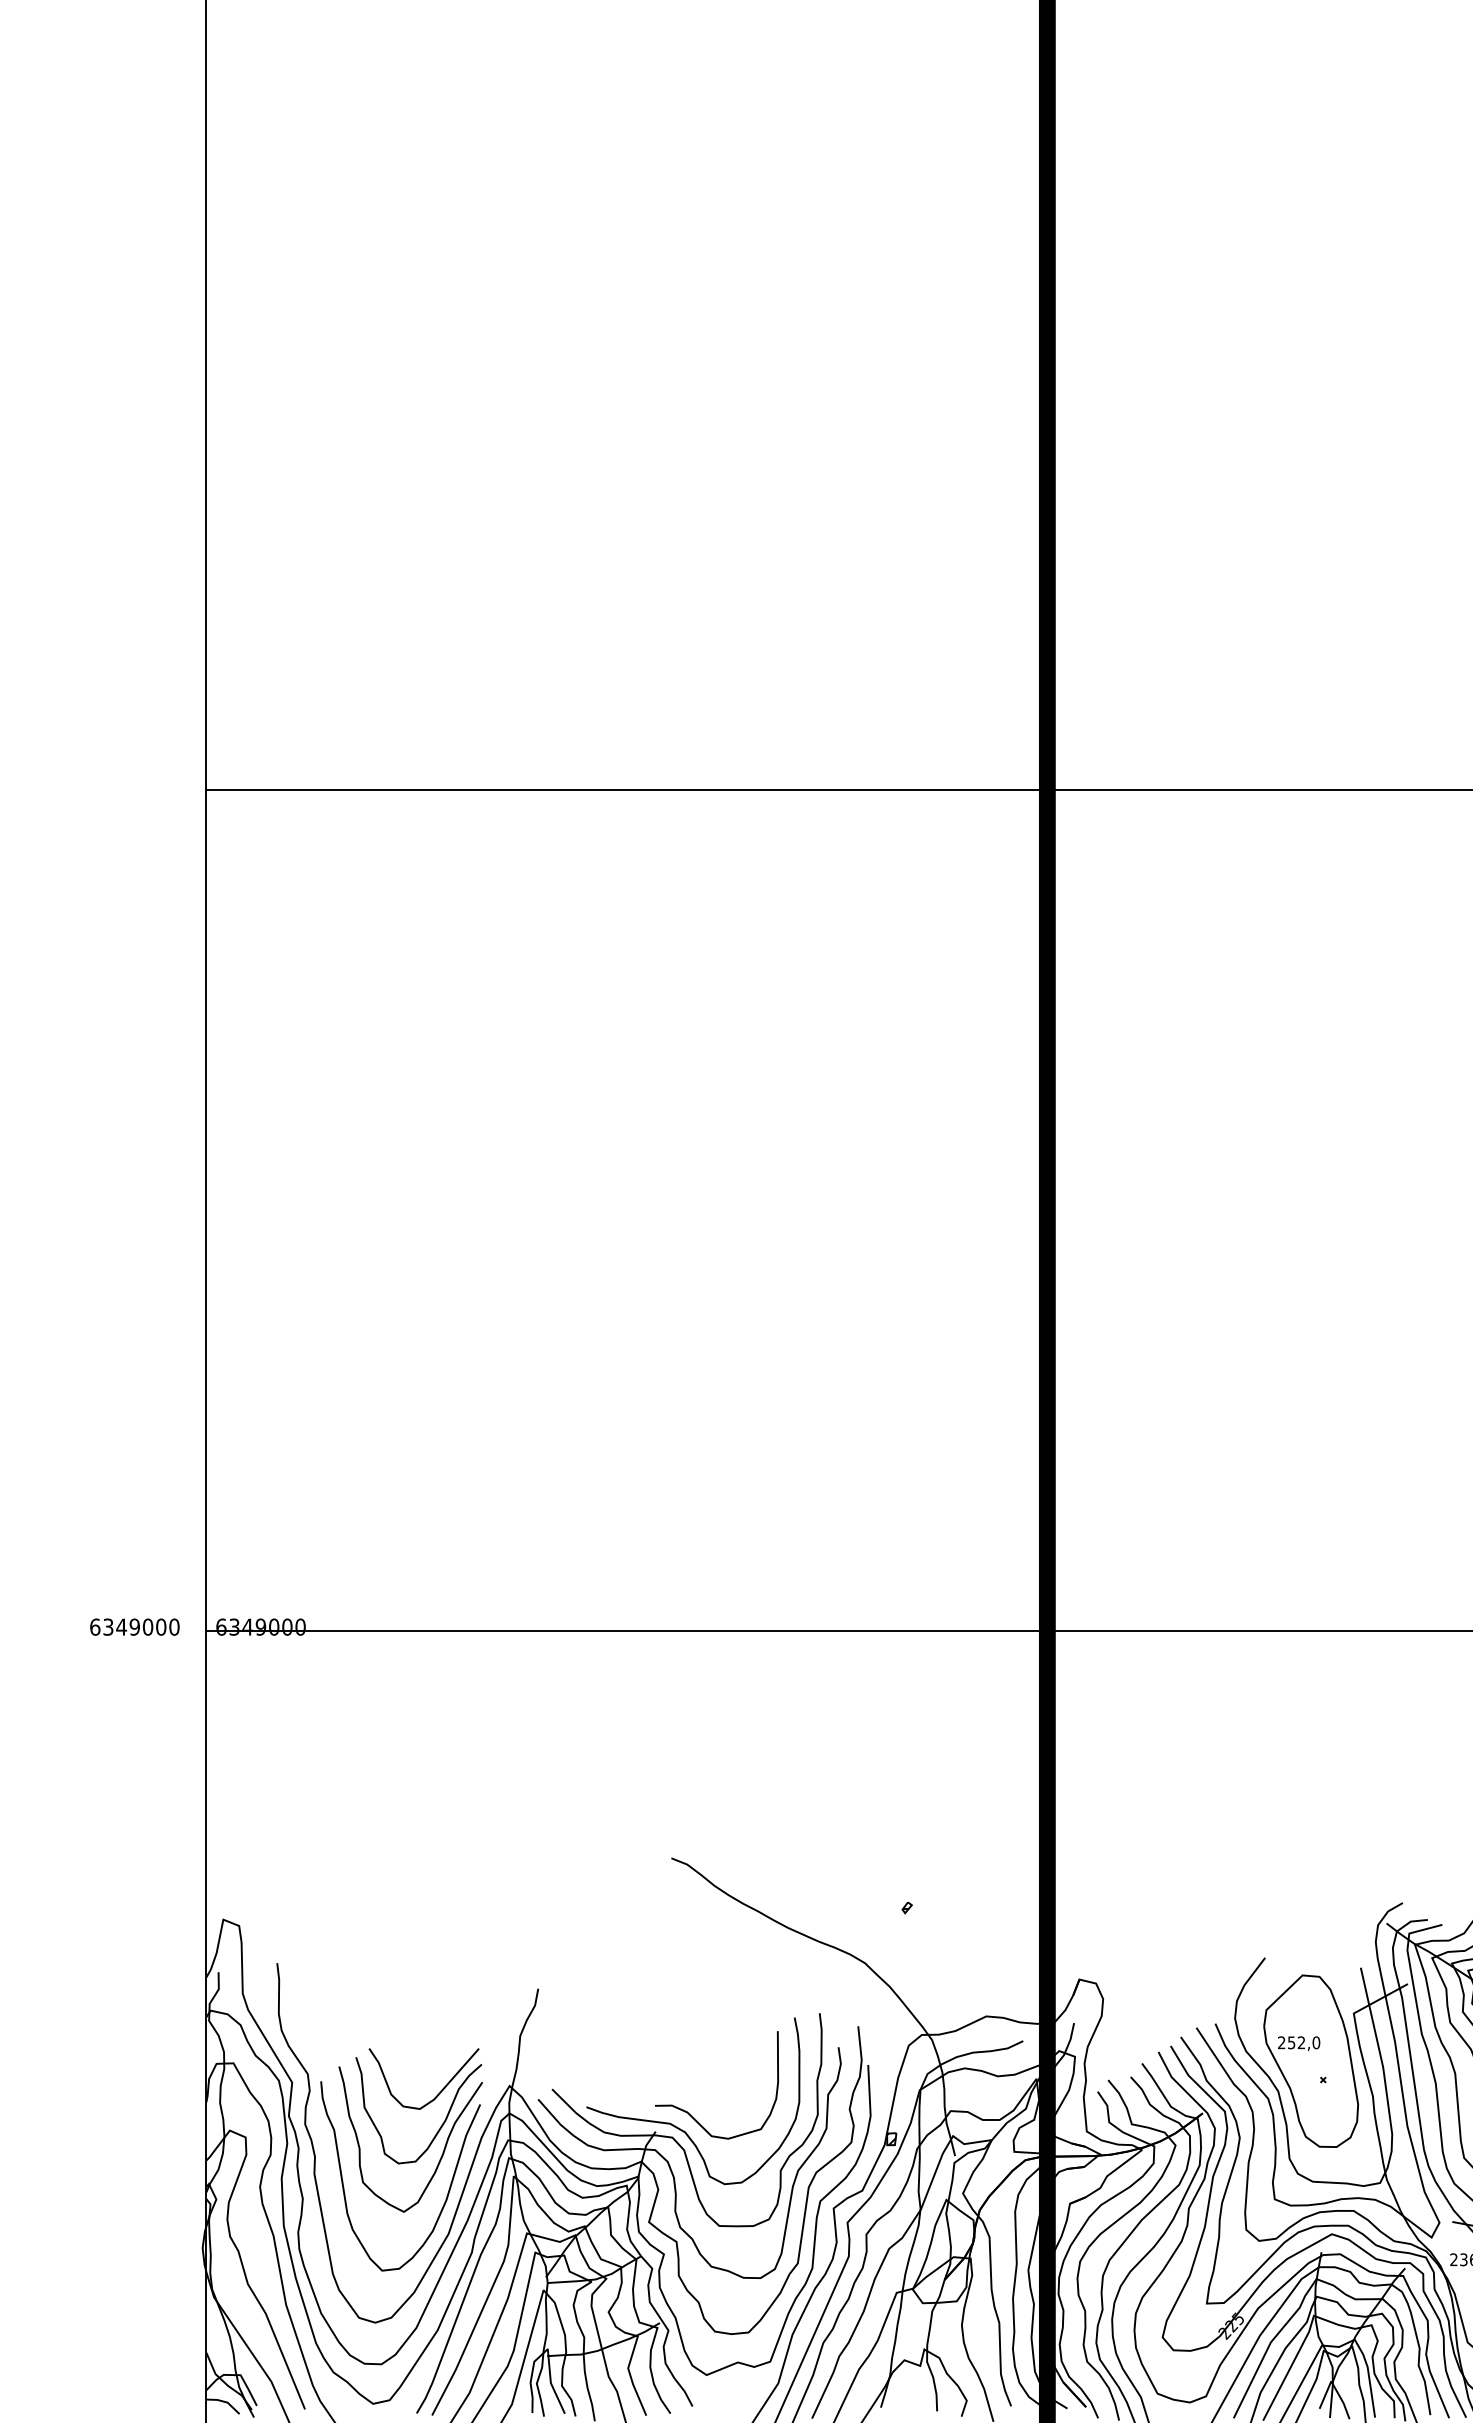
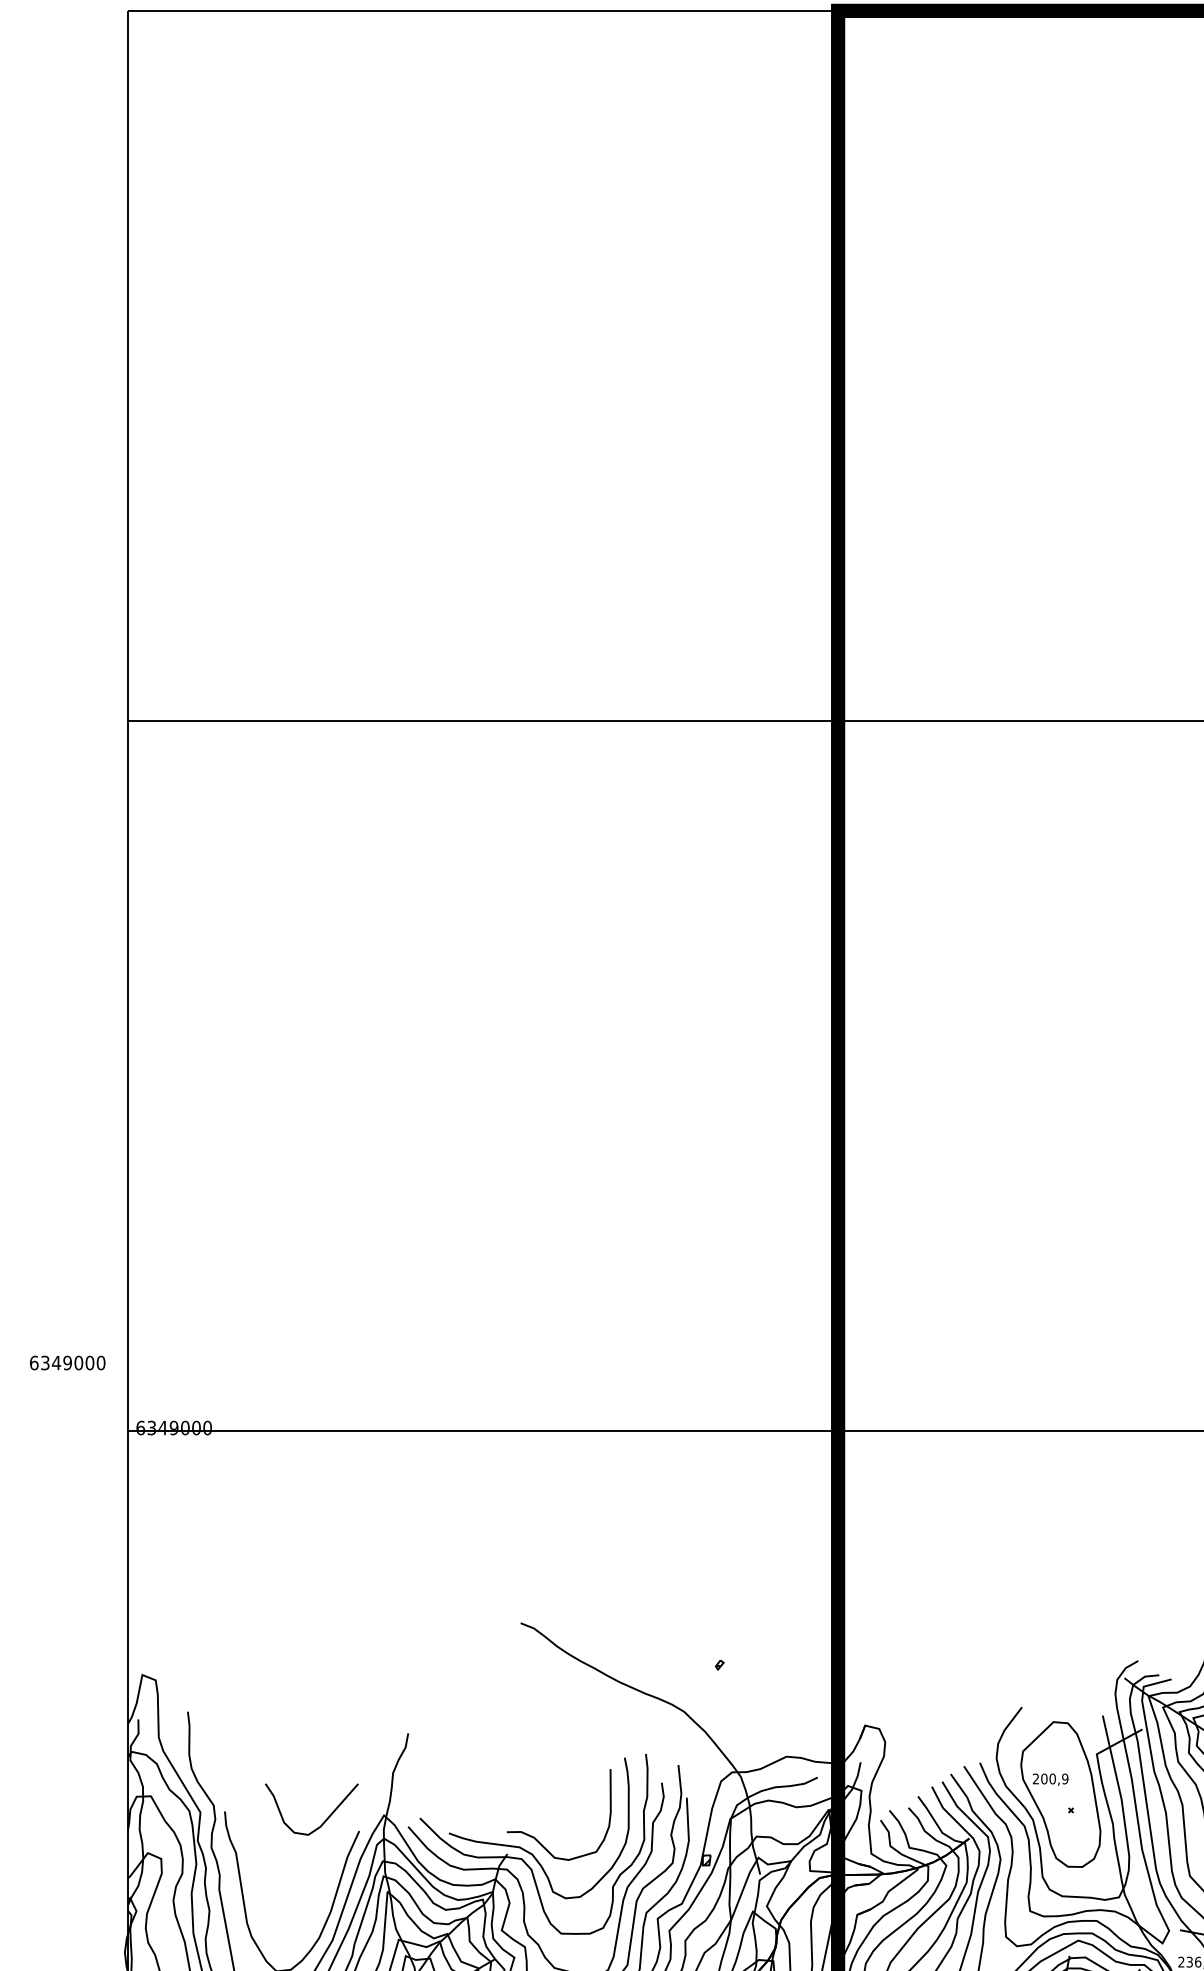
text: (134, 1626) -> (67, 1362), moved
text: (1303, 2042) -> (1054, 1778), 252,0 -> 200,9
part: (429, 2143) -> (316, 1863), removed

